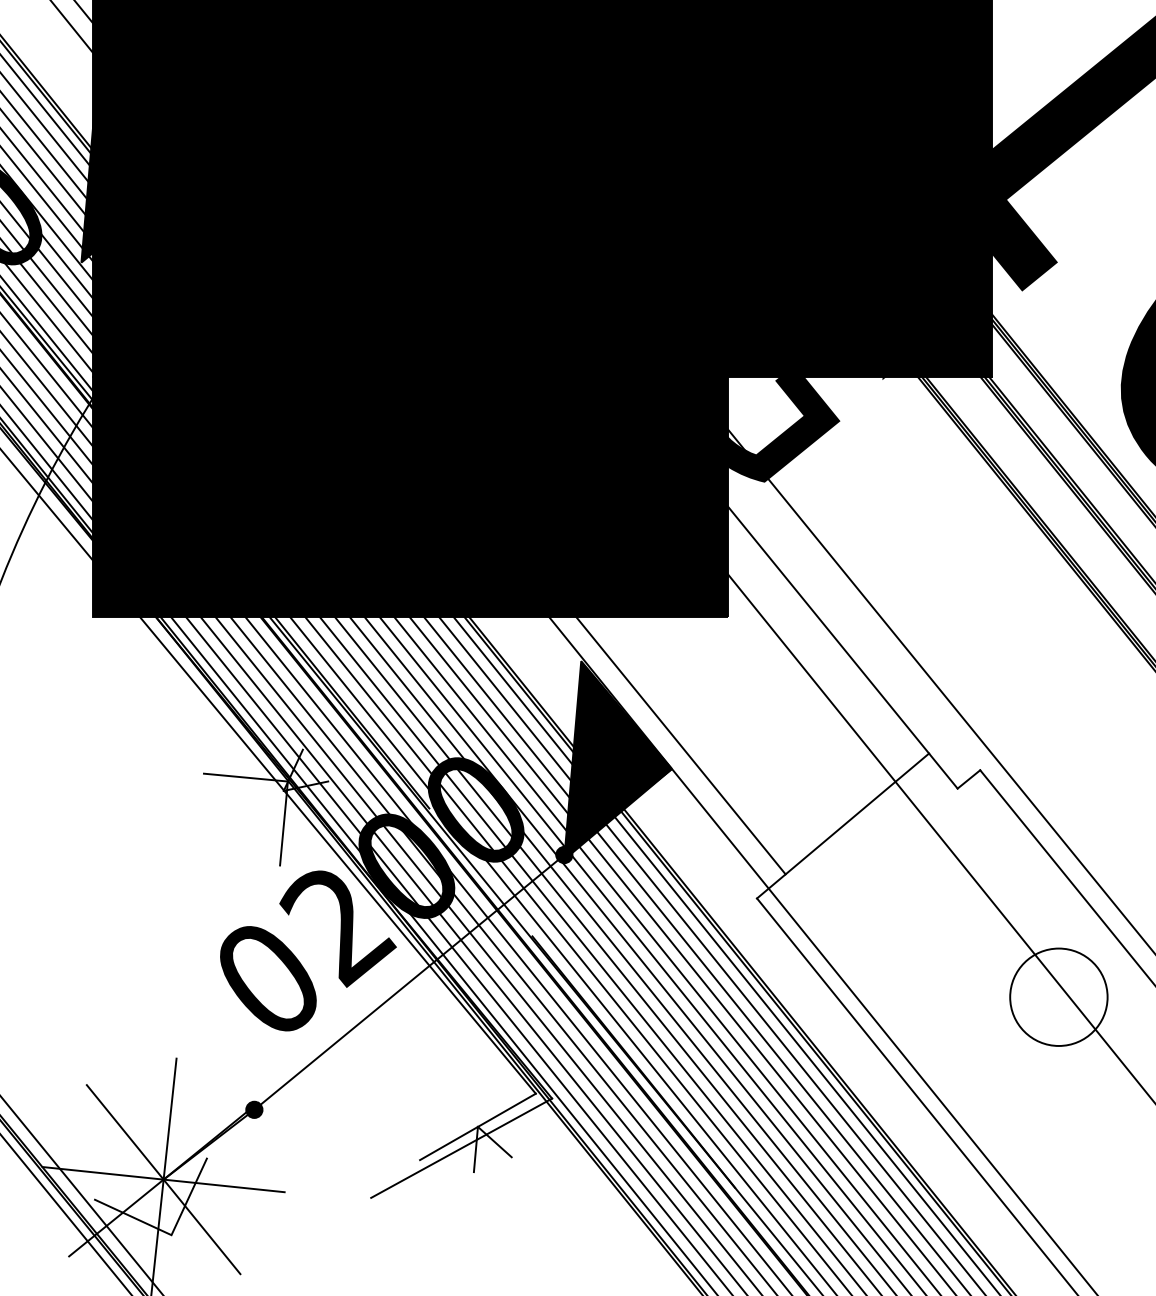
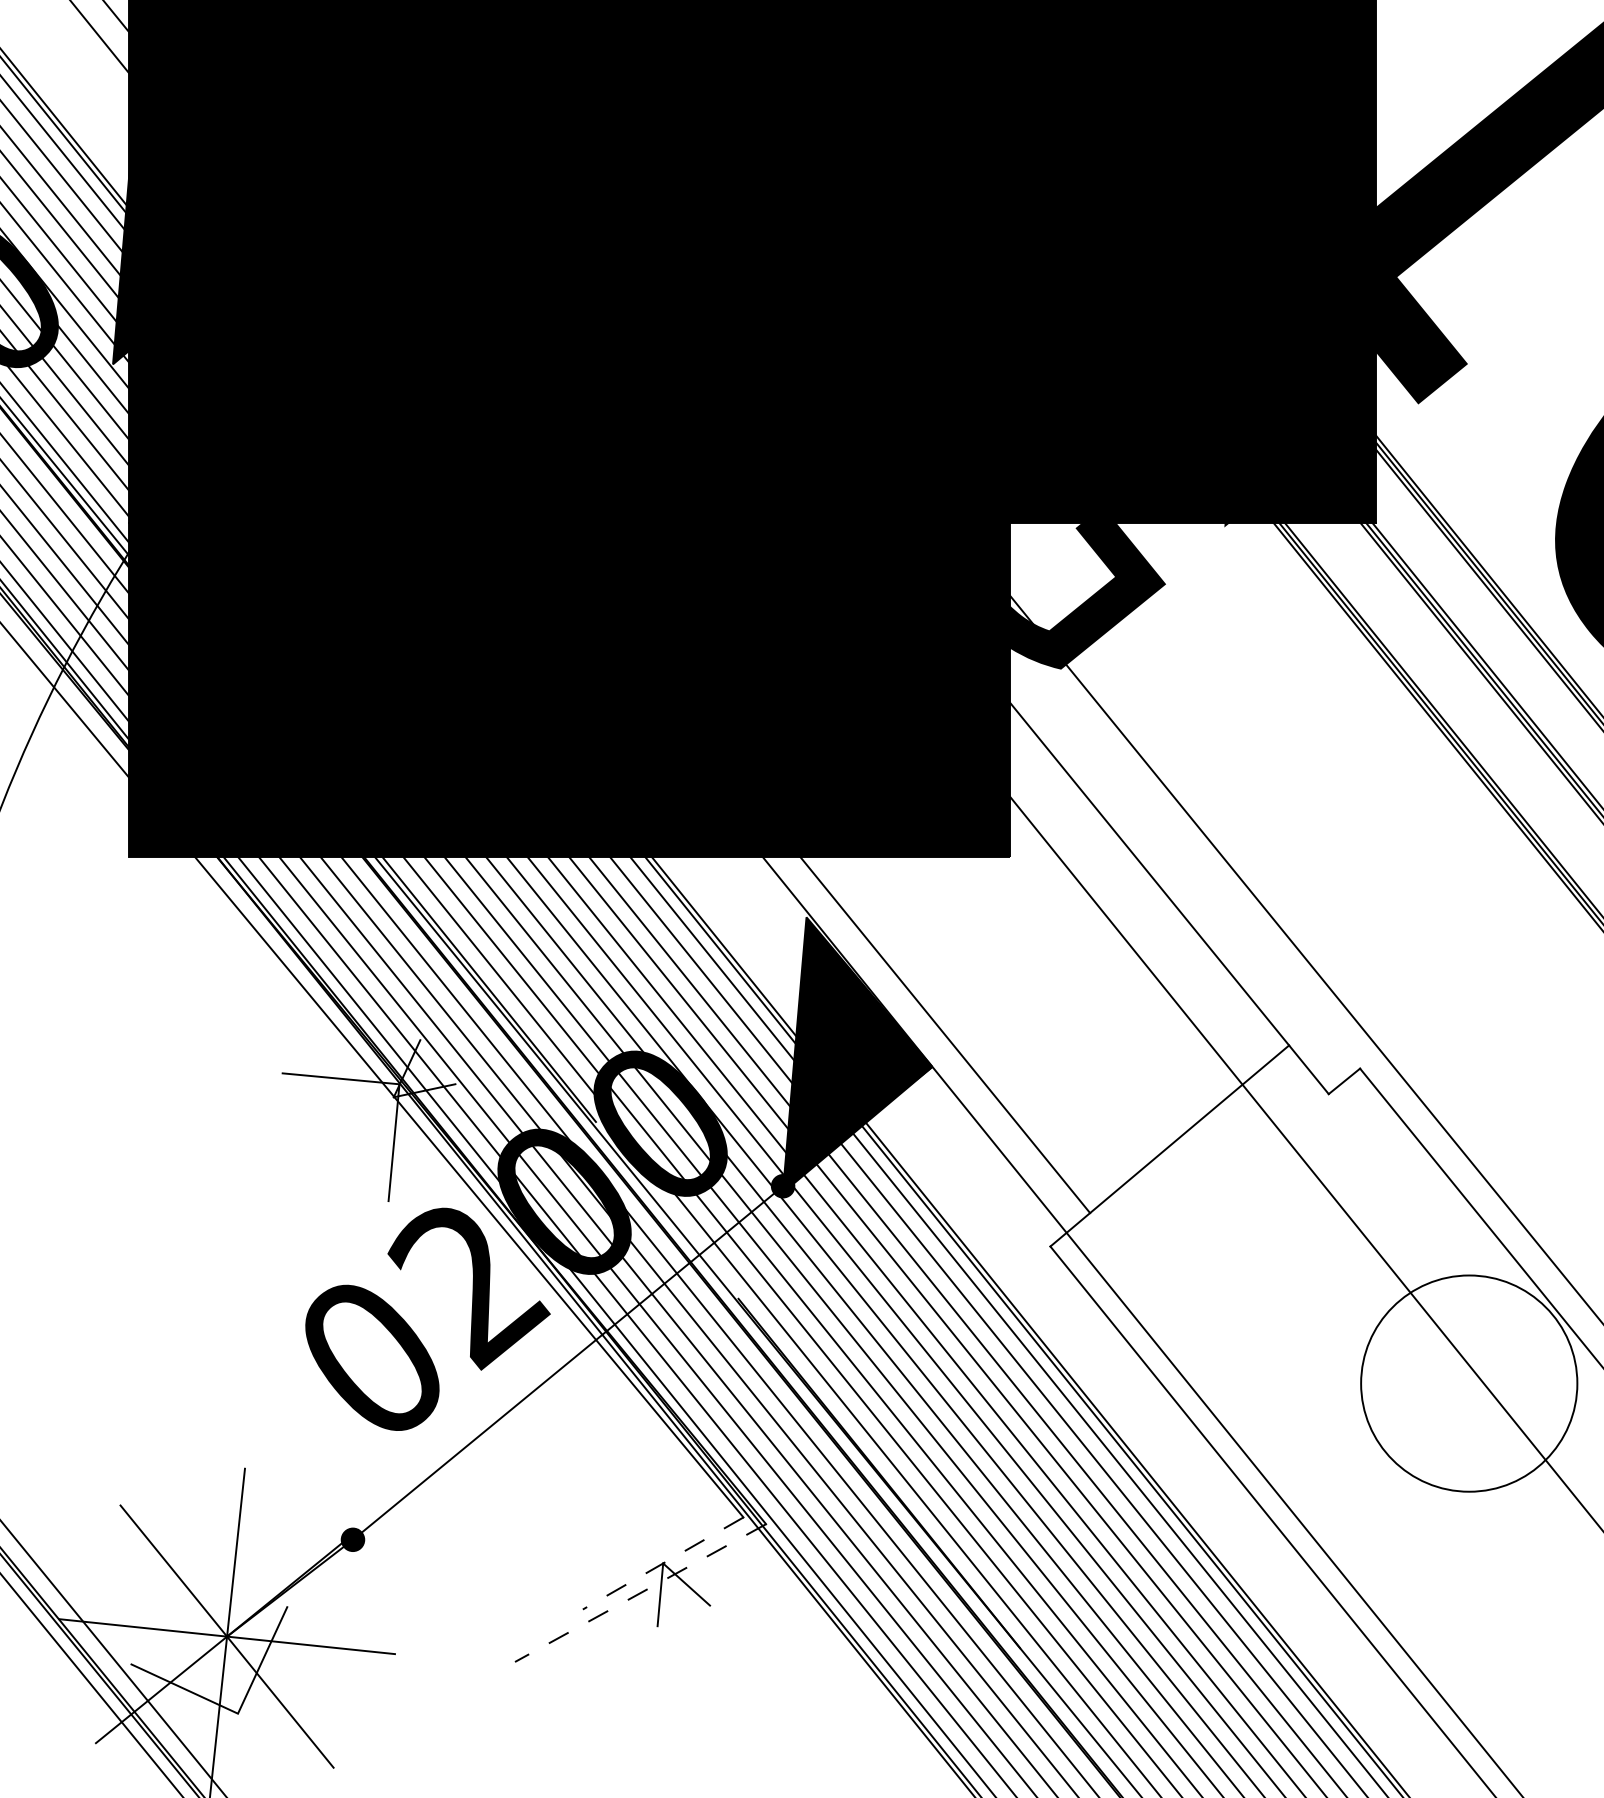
circle: (1058, 996) -> (1468, 1382), size x1.6
line: (477, 1126) -> (662, 1562), solid -> dashed
line: (461, 1148) -> (640, 1593), solid -> dashed

